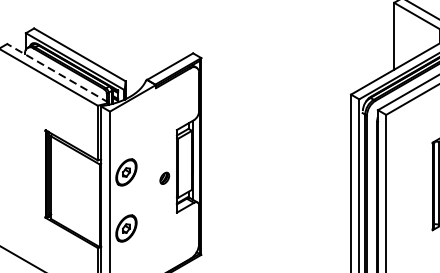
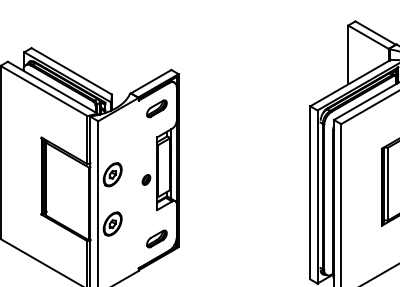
line: (57, 73) -> (52, 87), dashed -> solid
part: (176, 97) -> (156, 108), added
part: (176, 244) -> (156, 238), added

